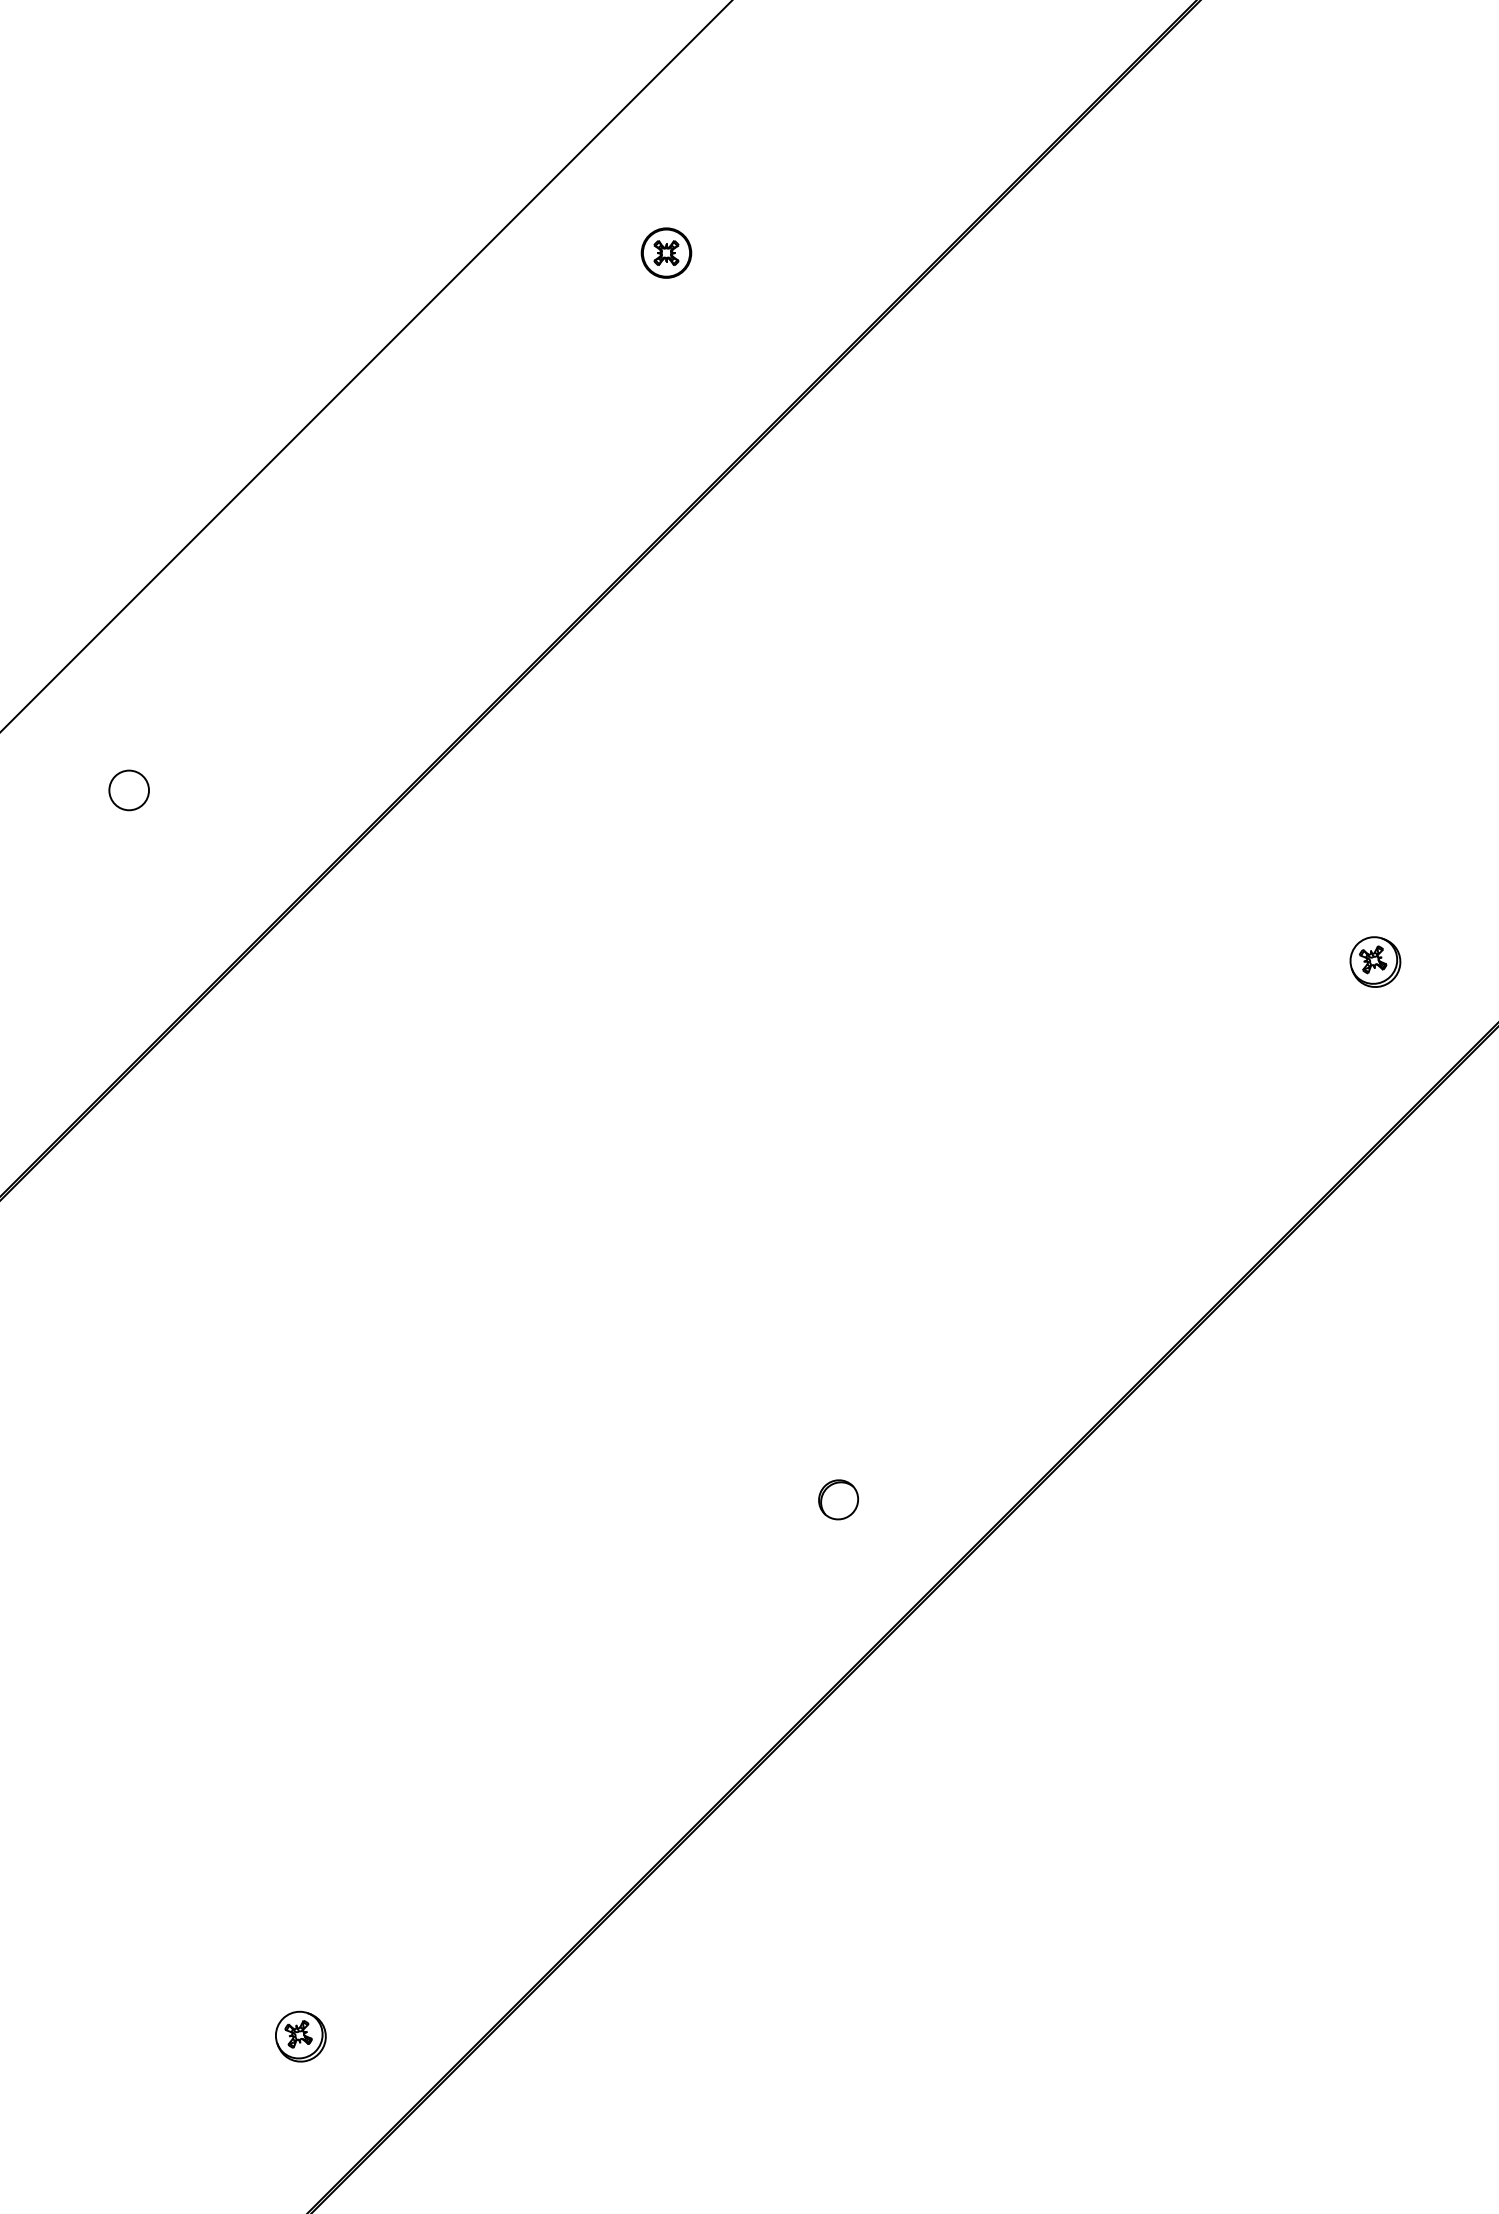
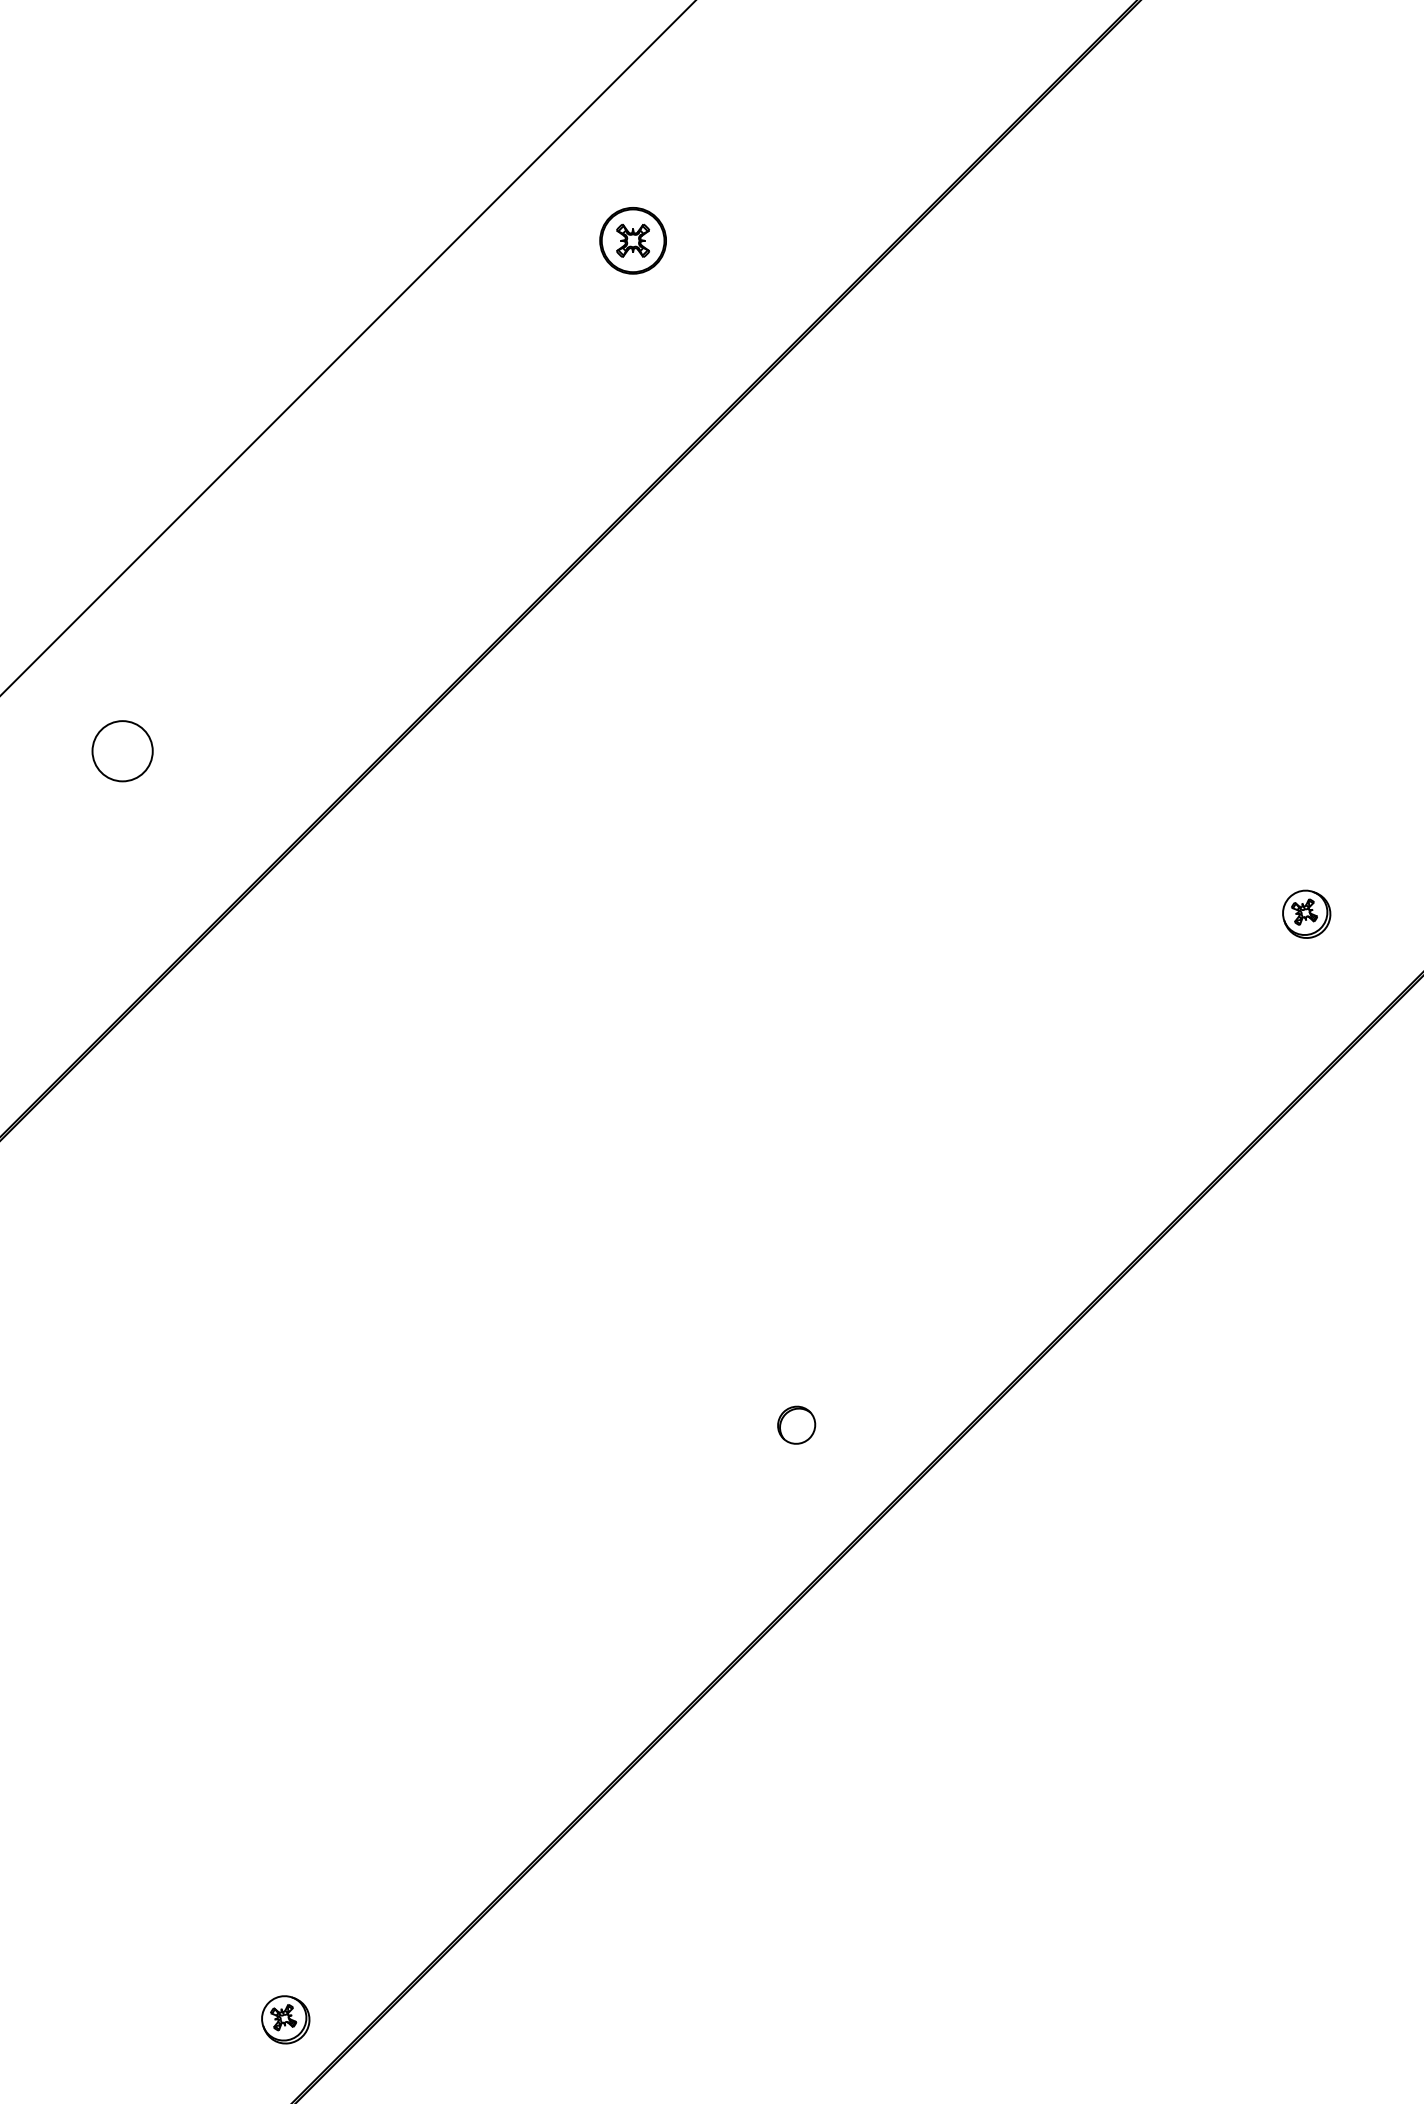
part: (666, 252) -> (633, 240), size x1.4
circle: (129, 790) -> (122, 751), size x1.6
part: (300, 2036) -> (285, 2019), moved

